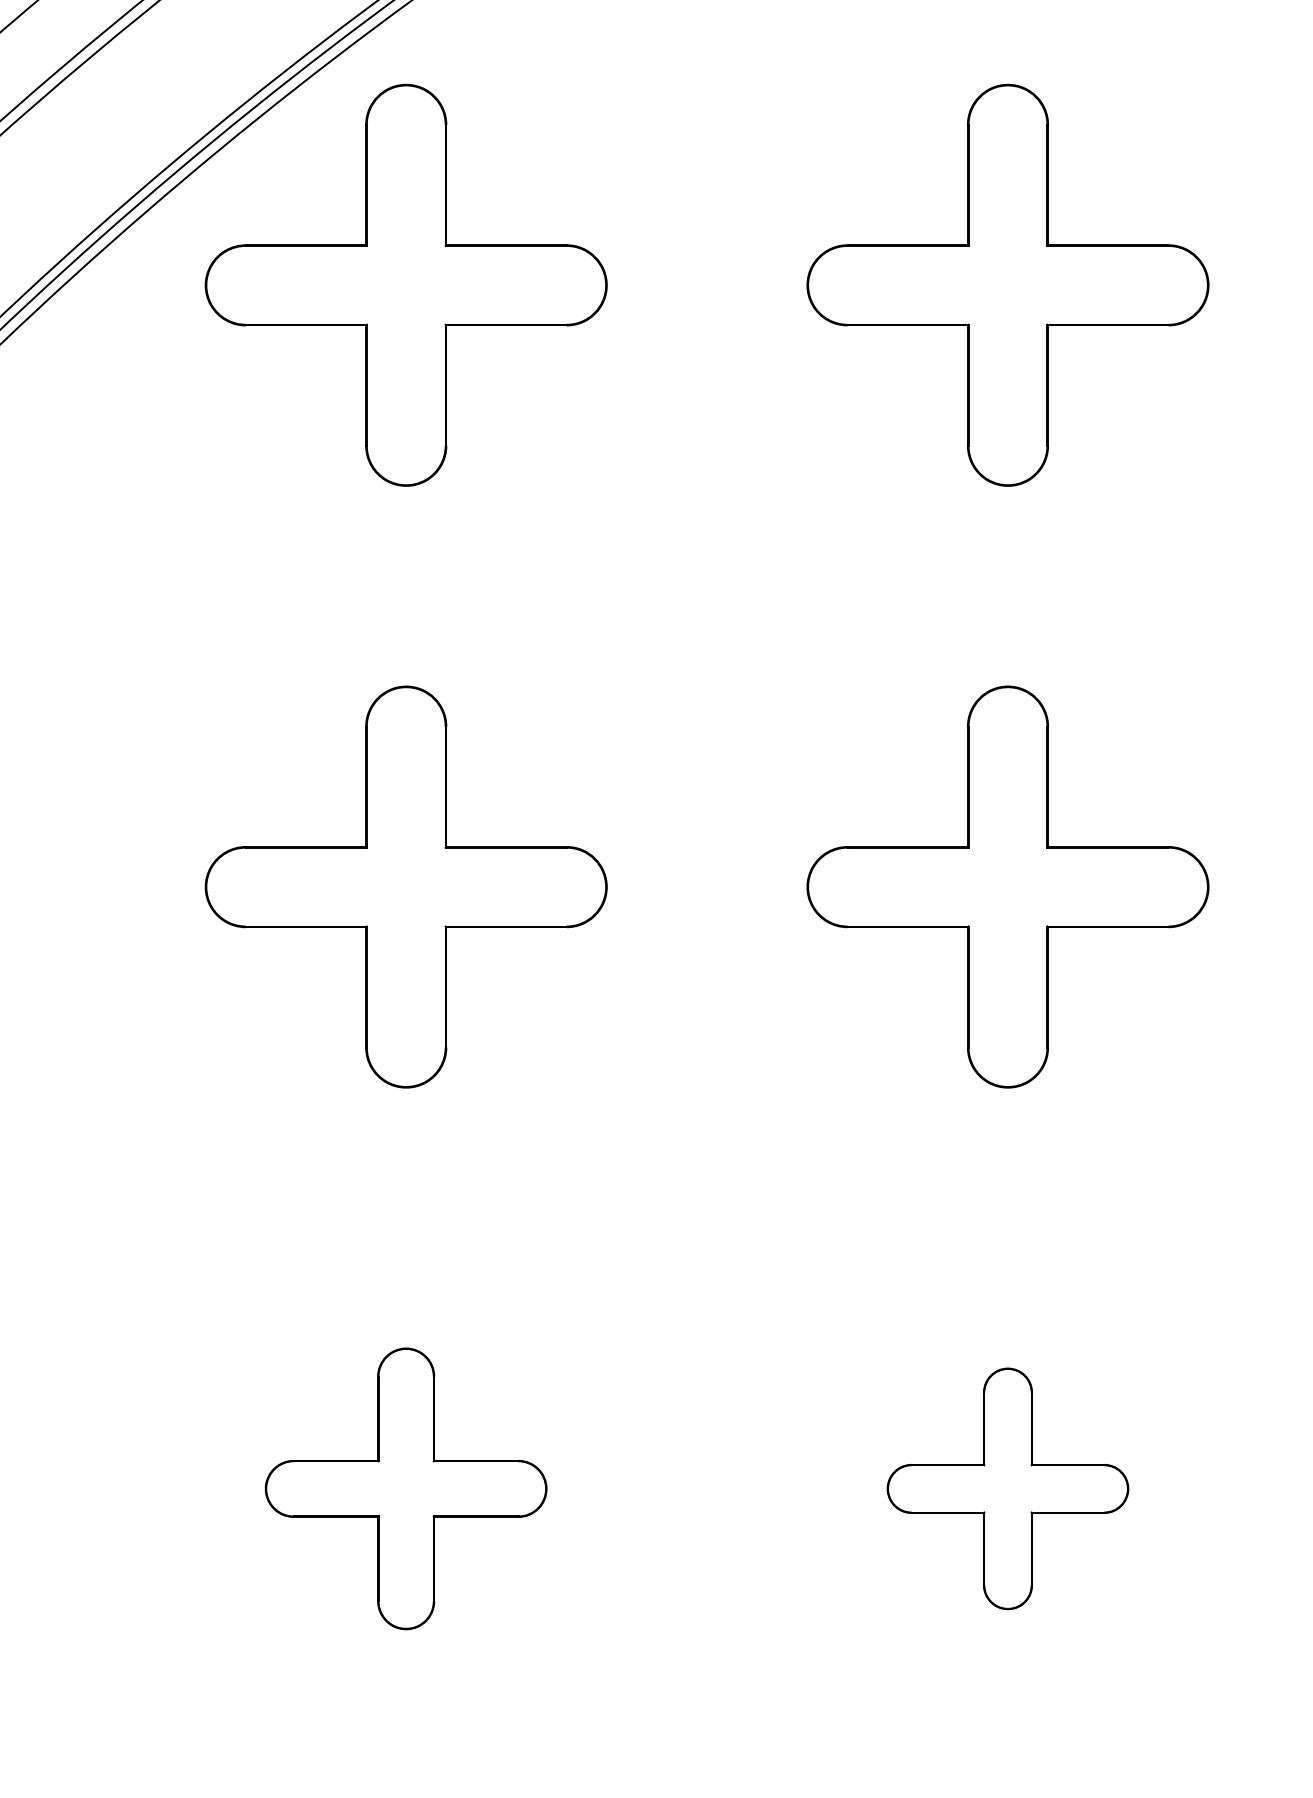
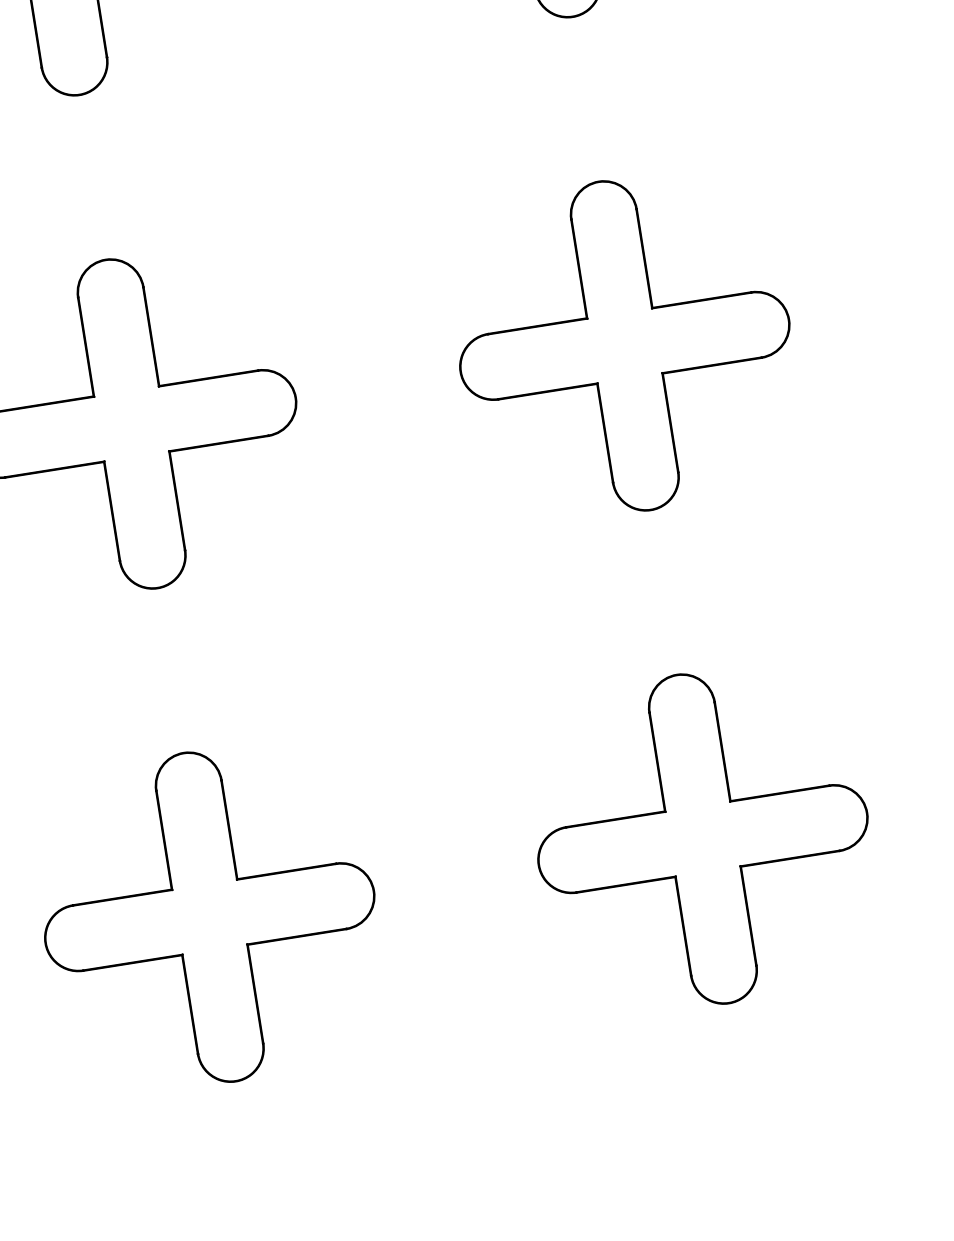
part: (405, 1488) -> (209, 917), size x1.43
part: (1007, 1488) -> (702, 838), size x1.67

